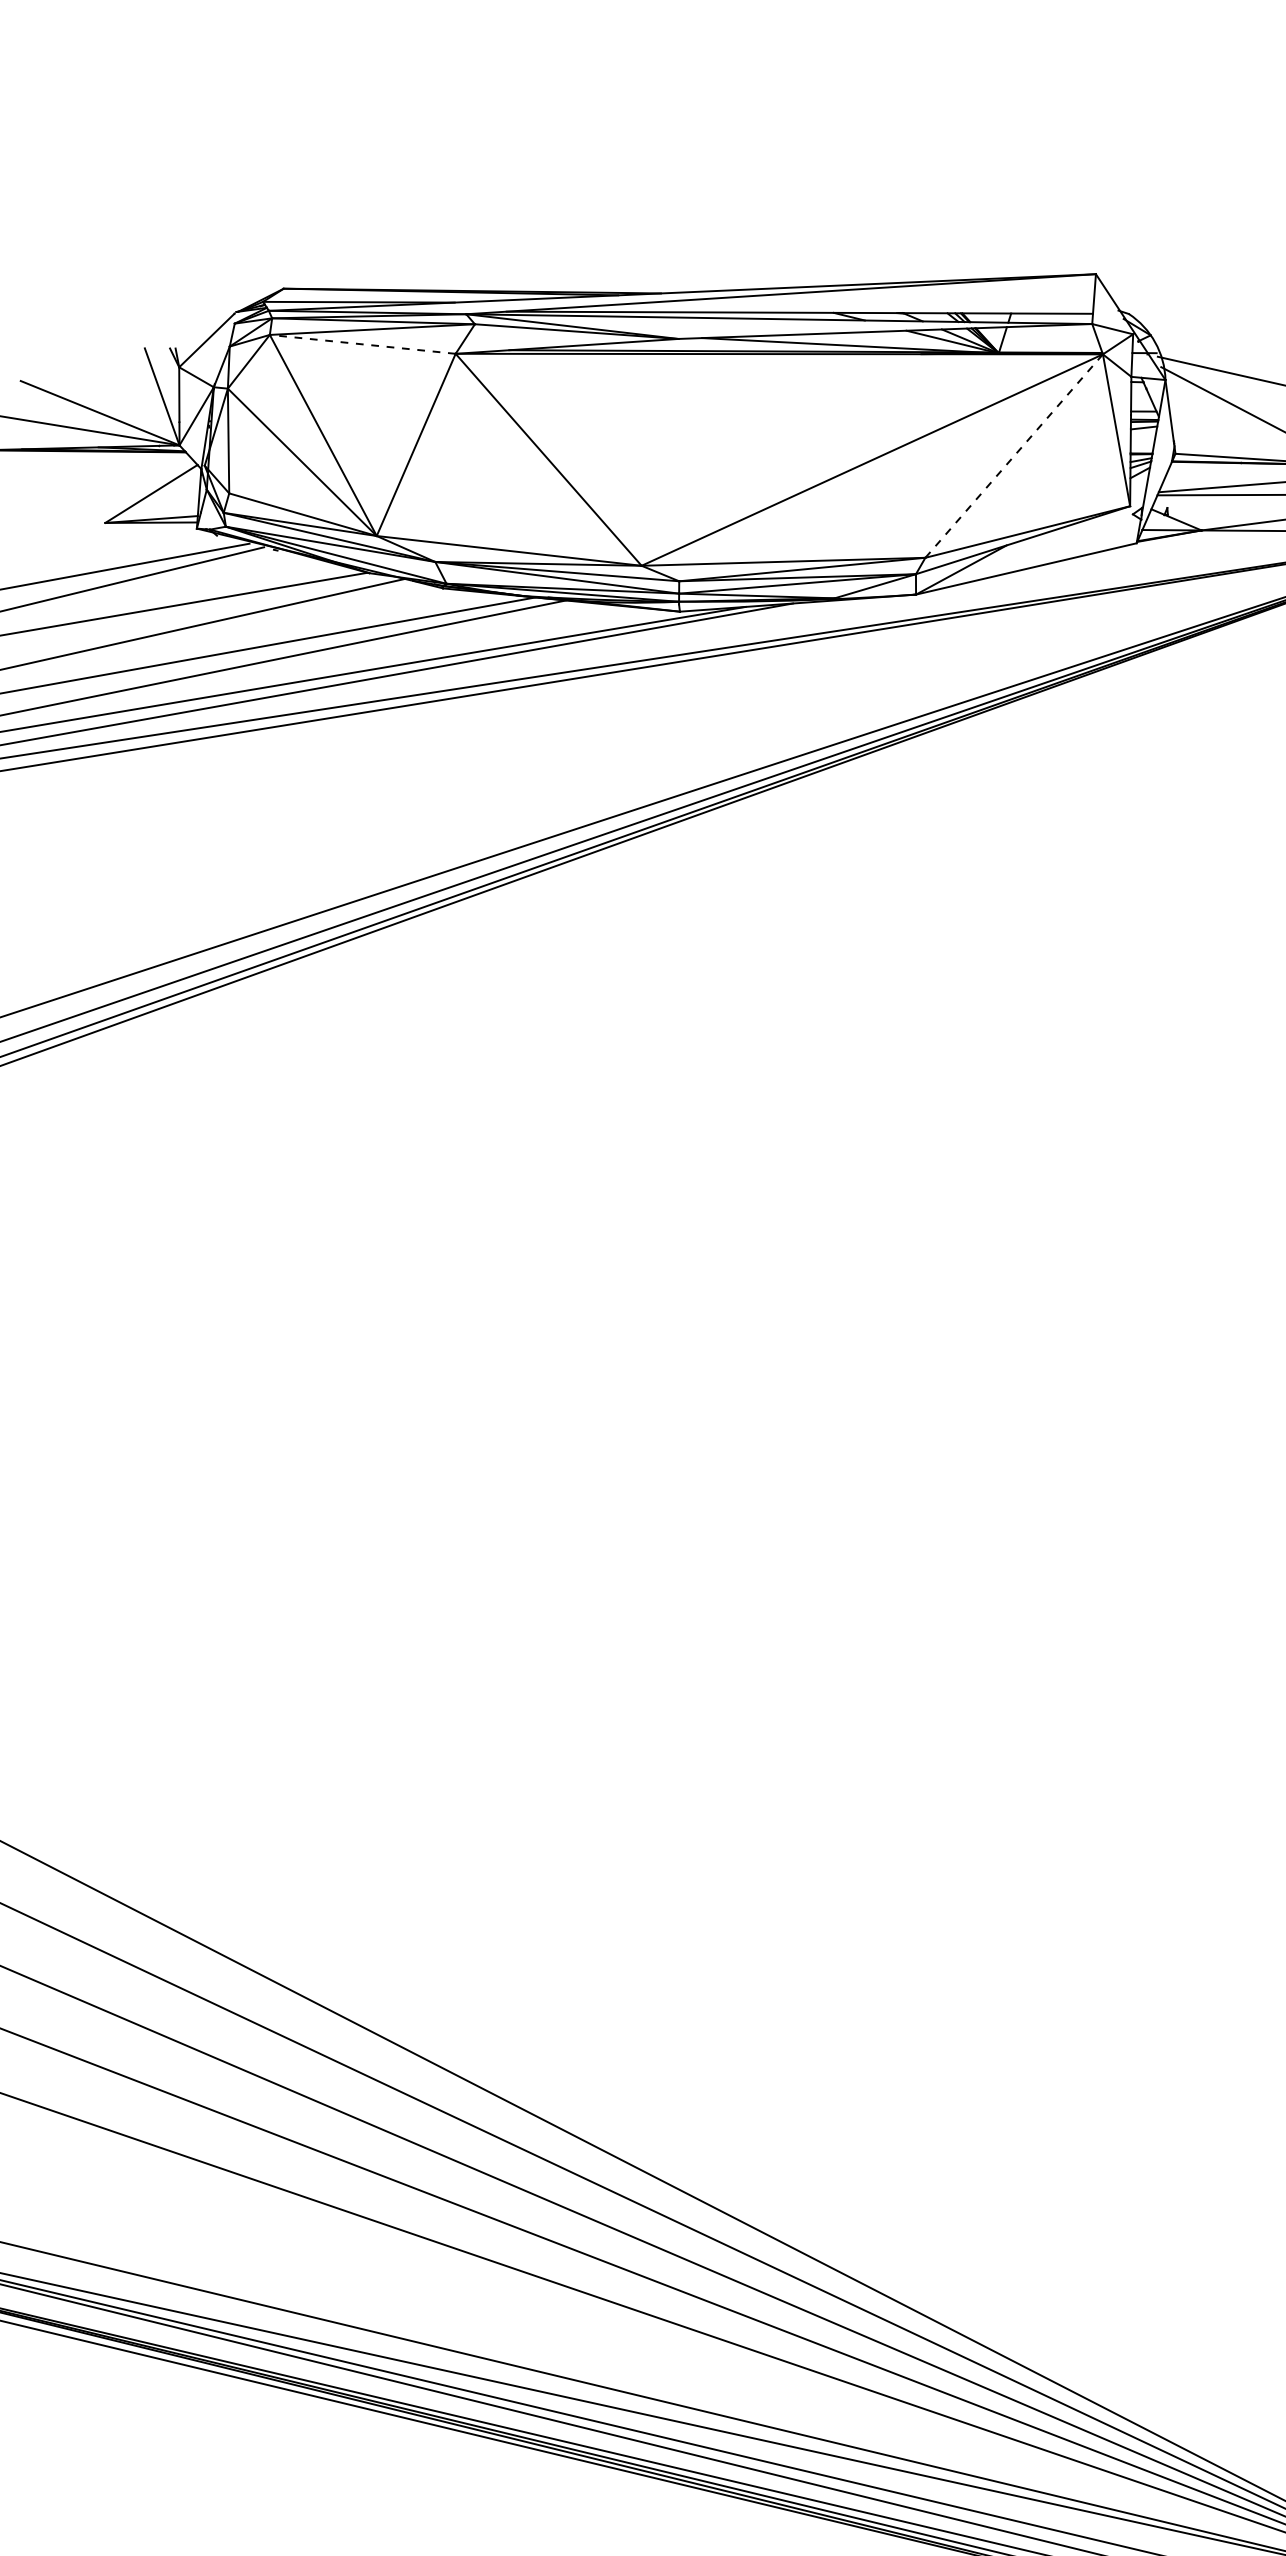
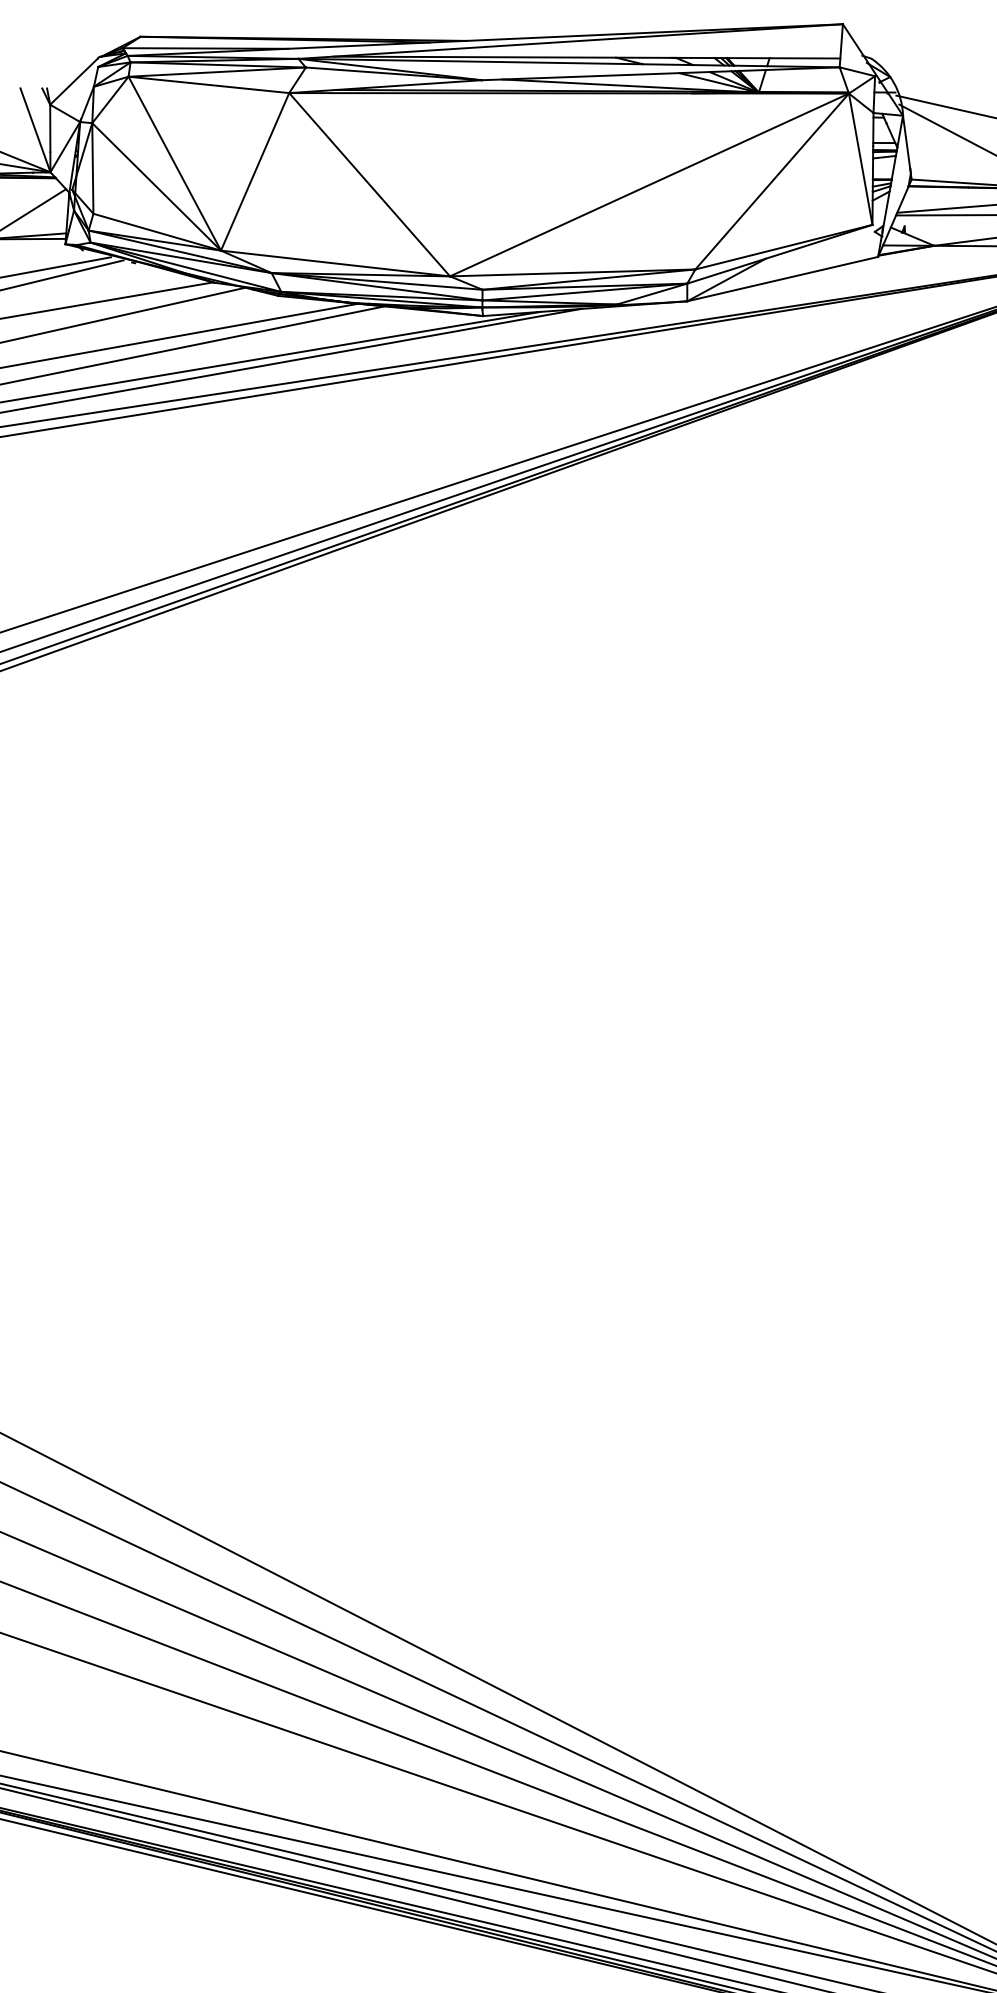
line: (362, 344) -> (208, 85), dashed -> solid
line: (1014, 455) -> (772, 181), dashed -> solid

